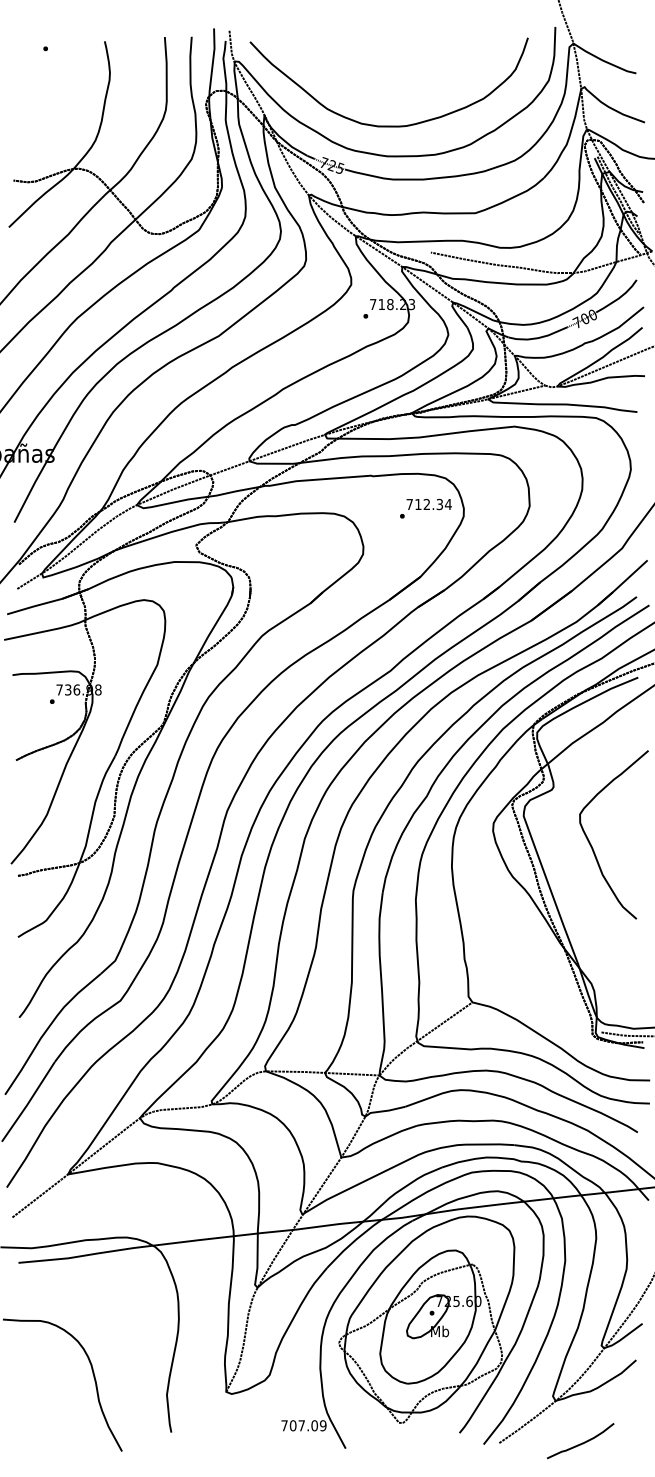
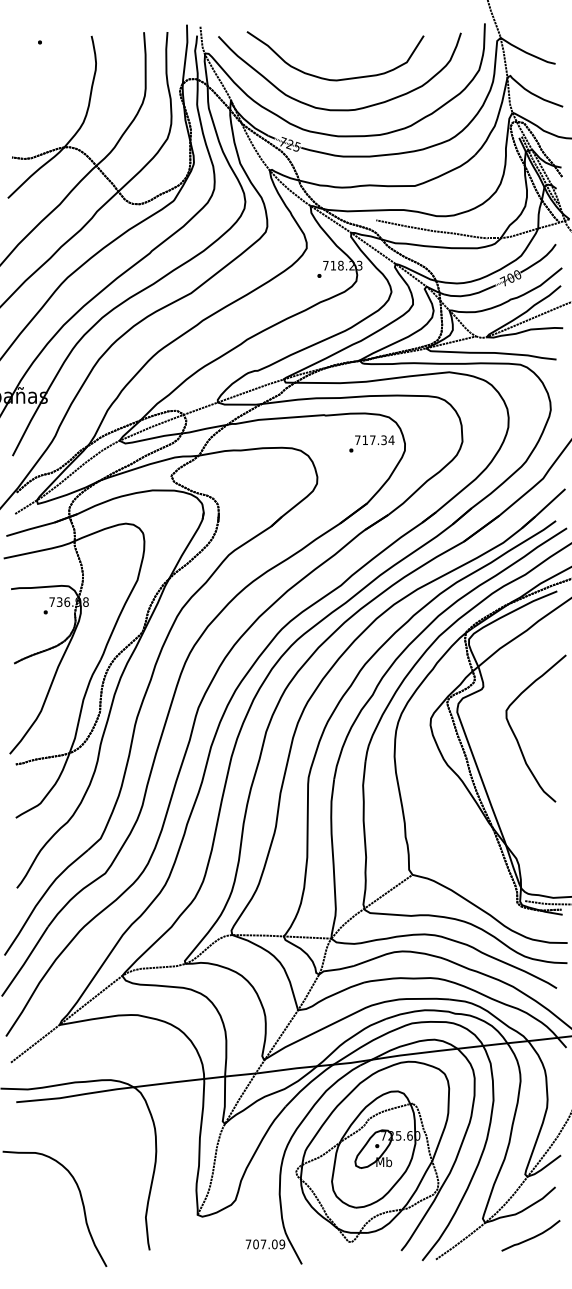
curve: (384, 91) -> (335, 79), added
text: (426, 503) -> (372, 439), 712.34 -> 717.34
curve: (580, 1443) -> (530, 1237), moved

